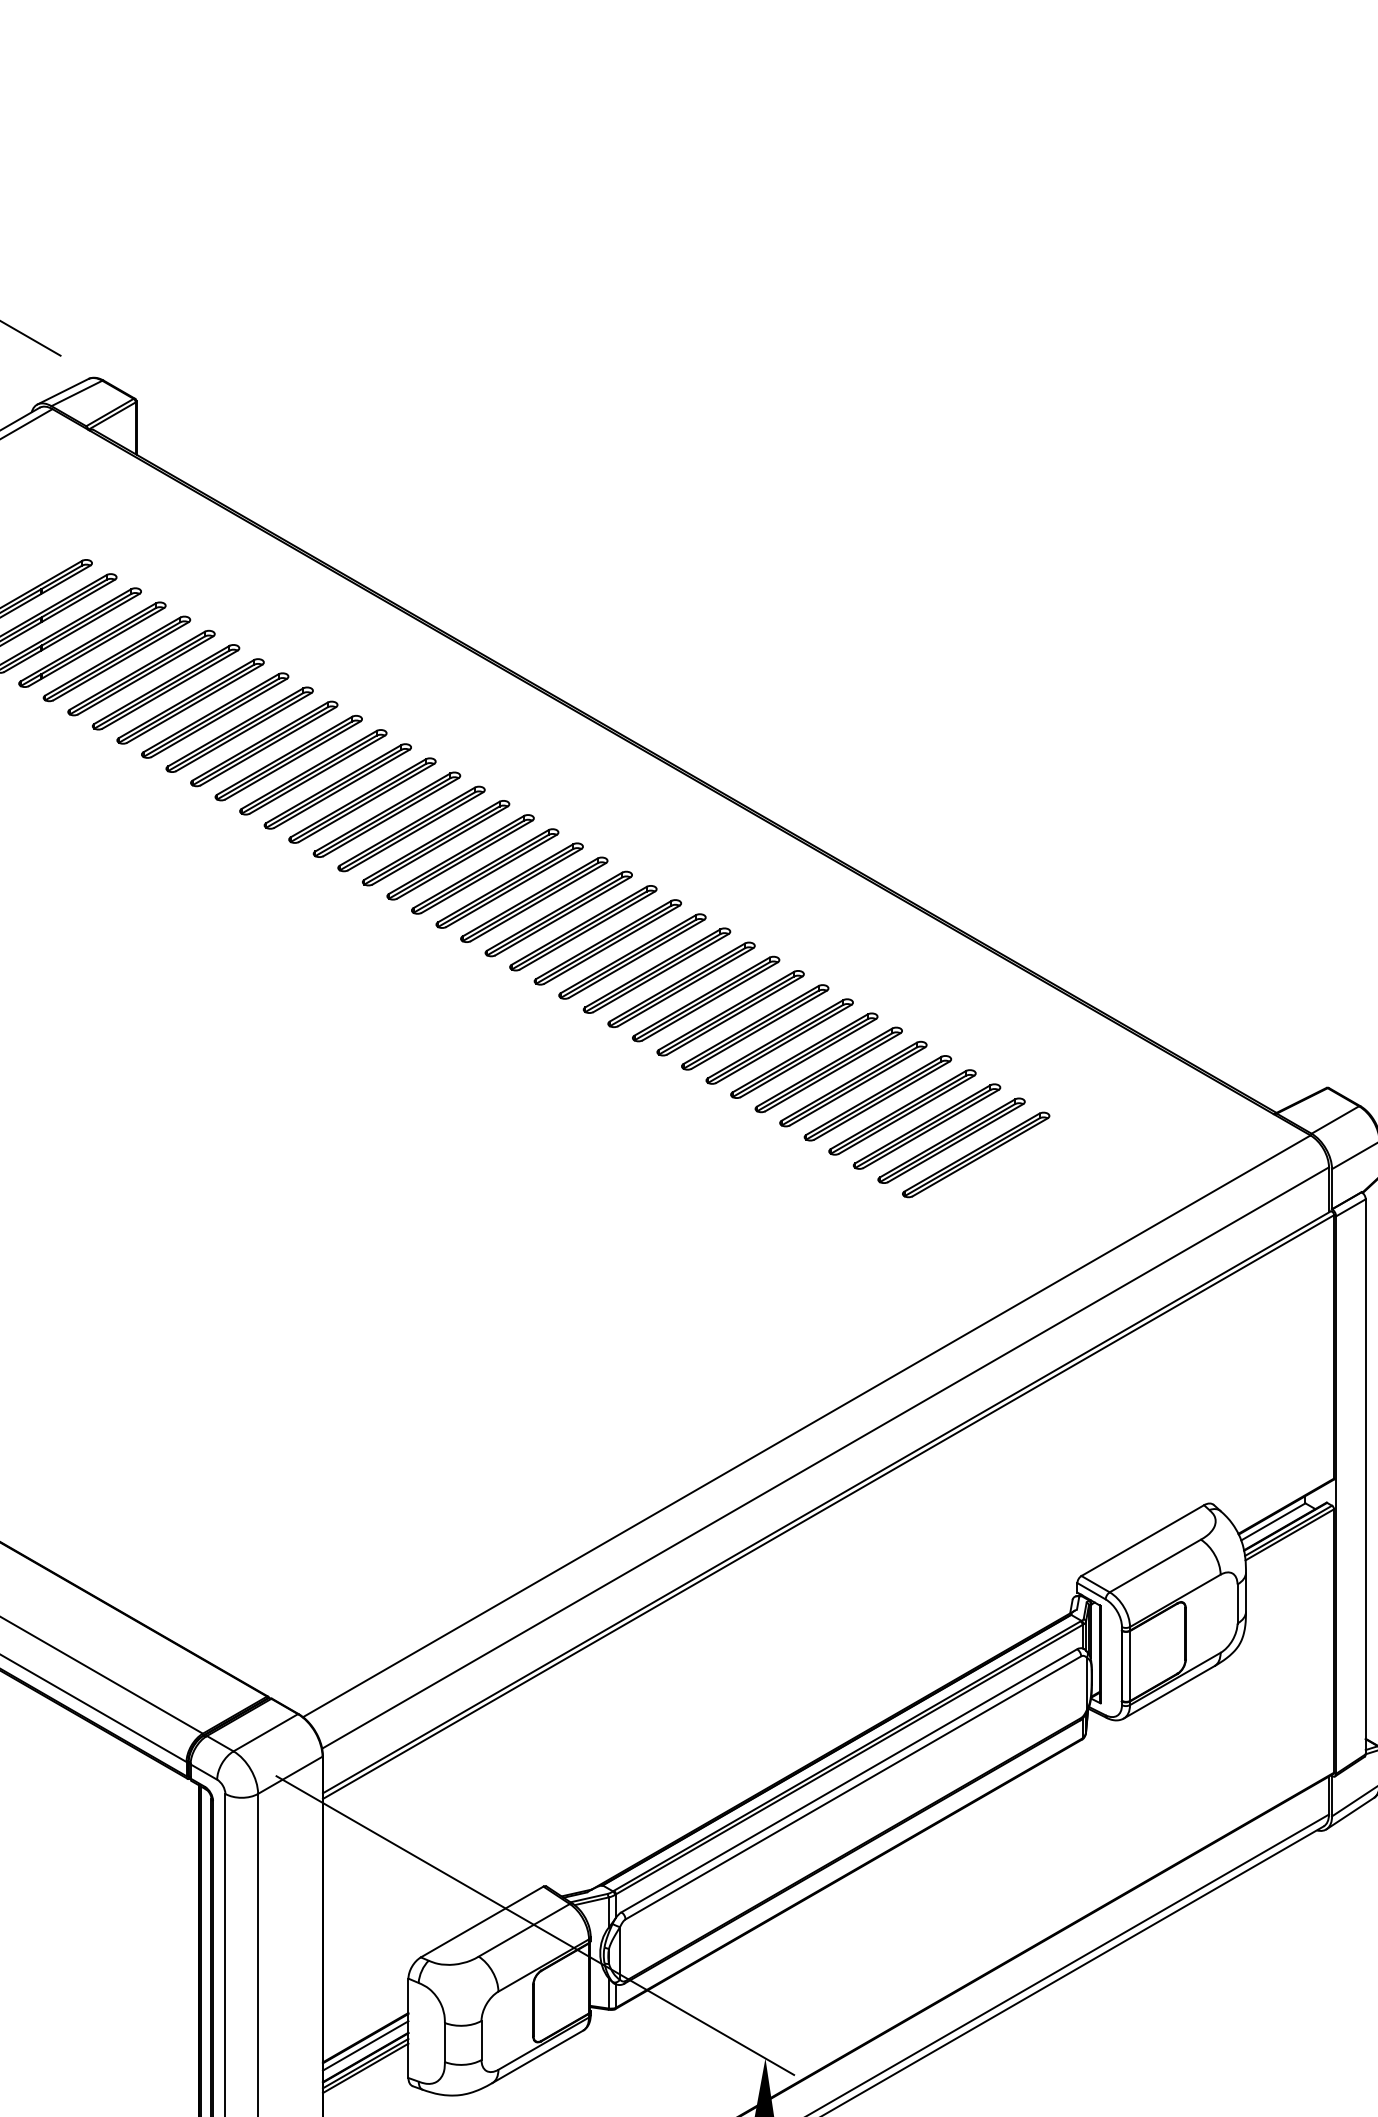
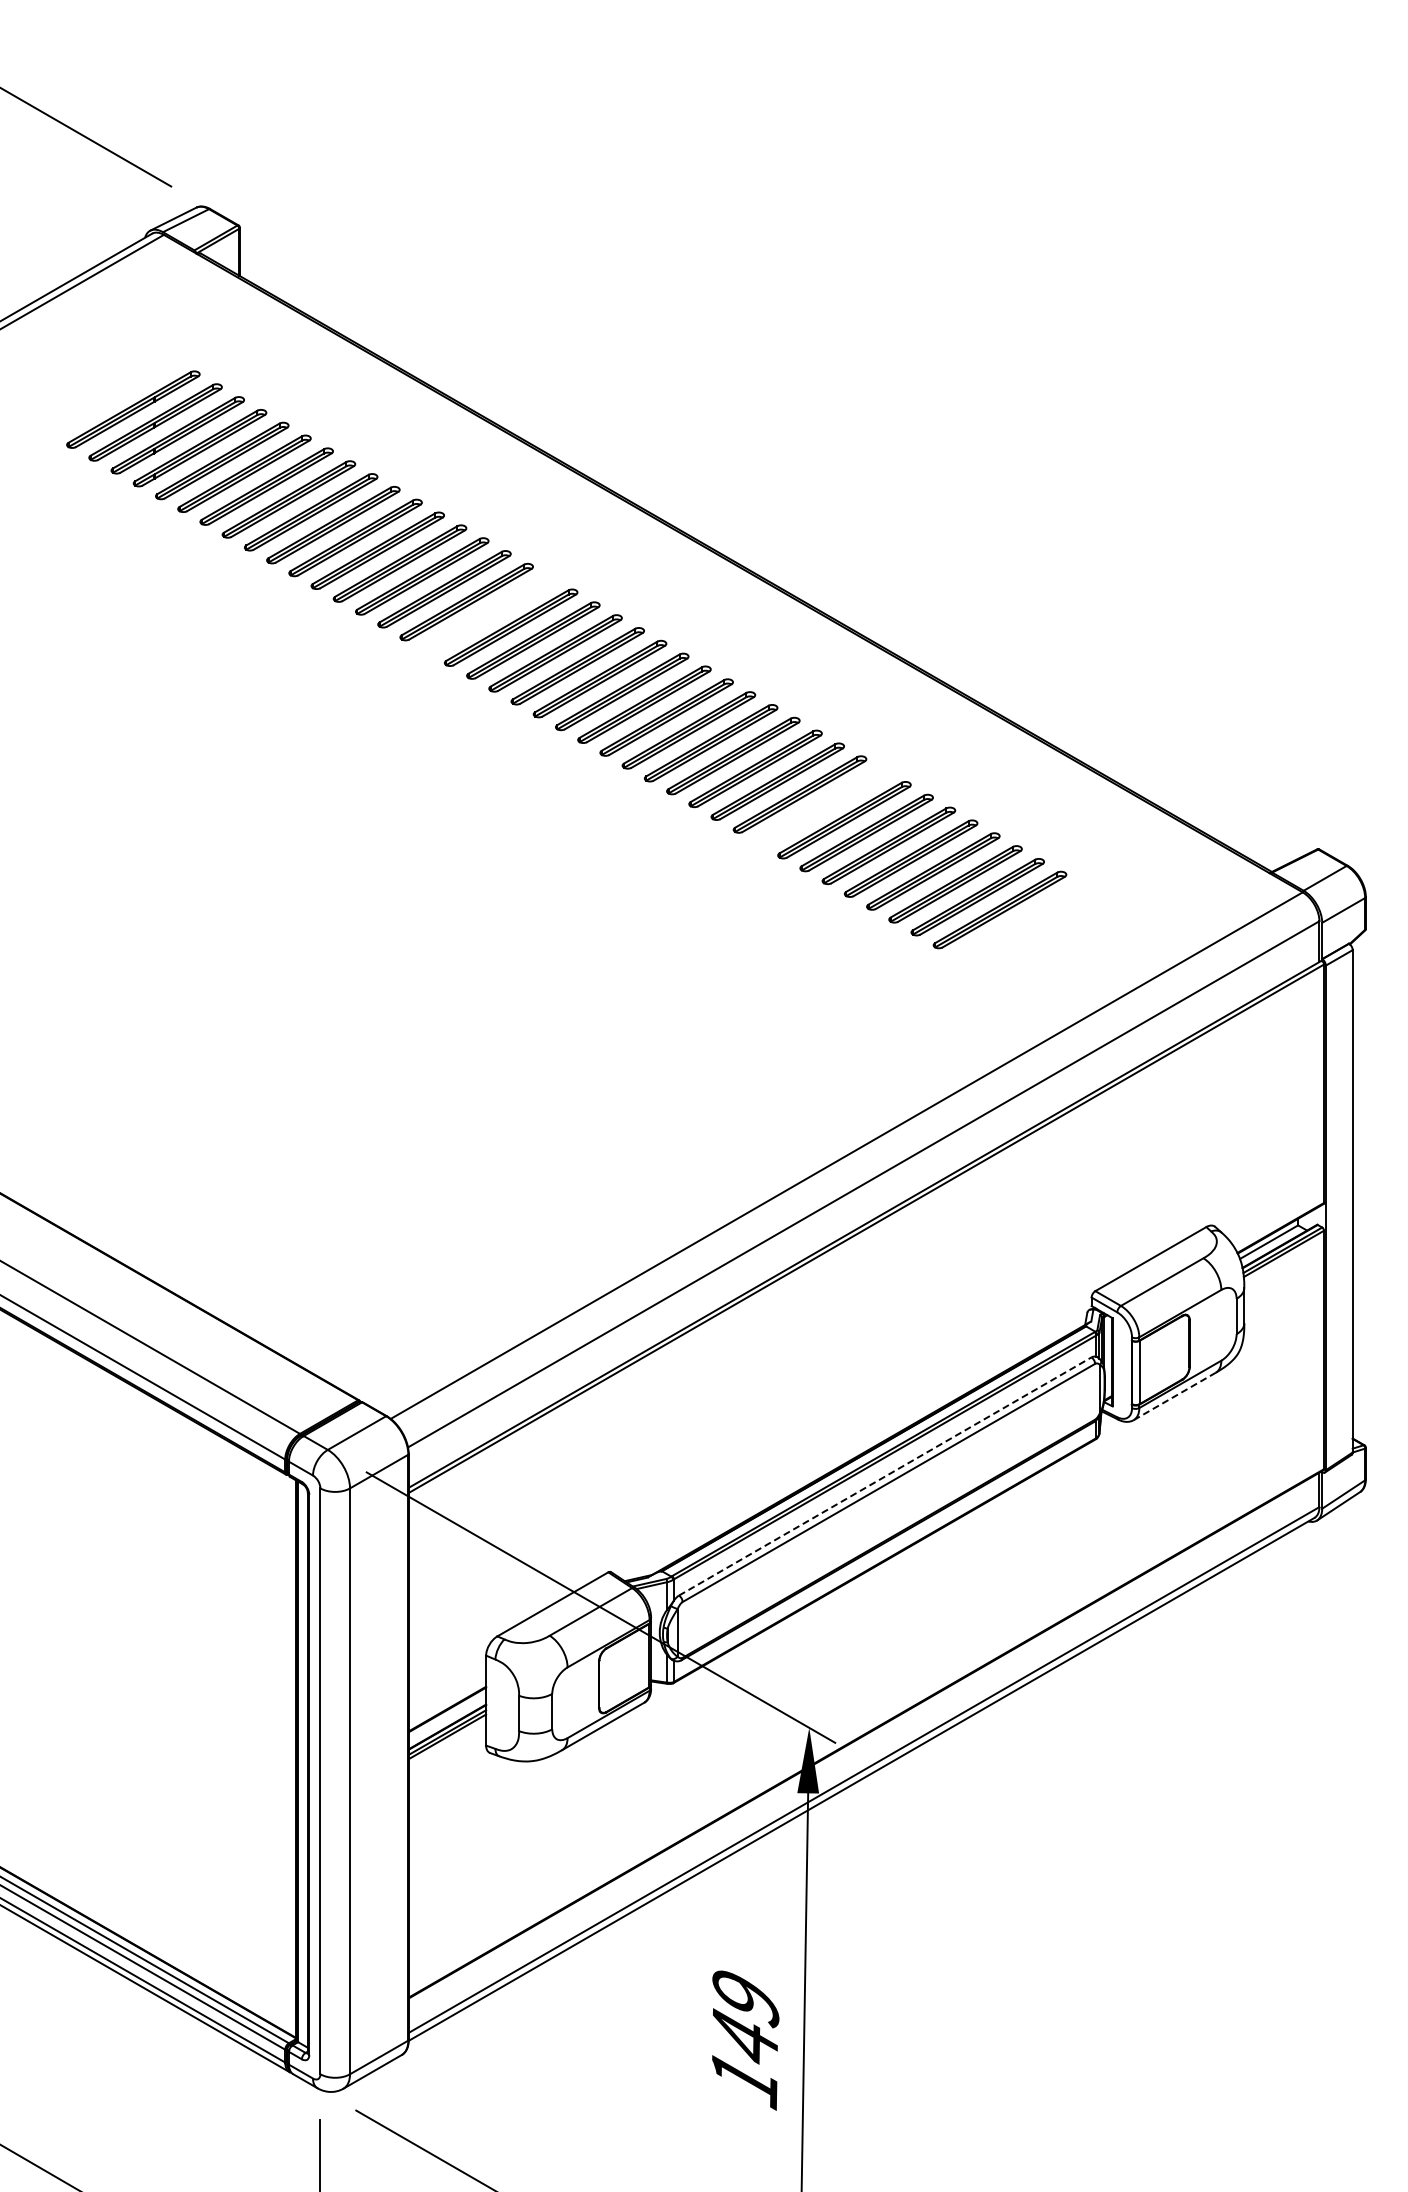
part: (411, 828) -> (488, 614), removed
part: (780, 1041) -> (822, 807), removed
line: (1169, 1692) -> (1175, 1396), solid -> dashed
line: (849, 1780) -> (885, 1476), solid -> dashed
line: (365, 2045) -> (447, 1716), removed

